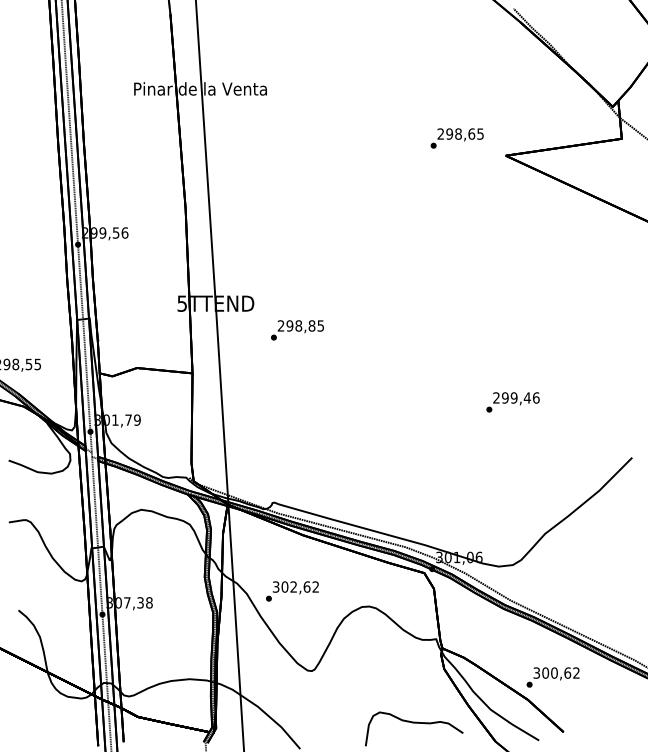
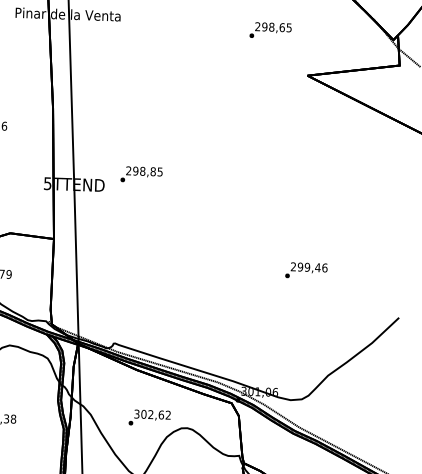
text: (456, 138) -> (270, 30), moved
text: (297, 330) -> (141, 174), moved
text: (292, 591) -> (149, 418), moved

